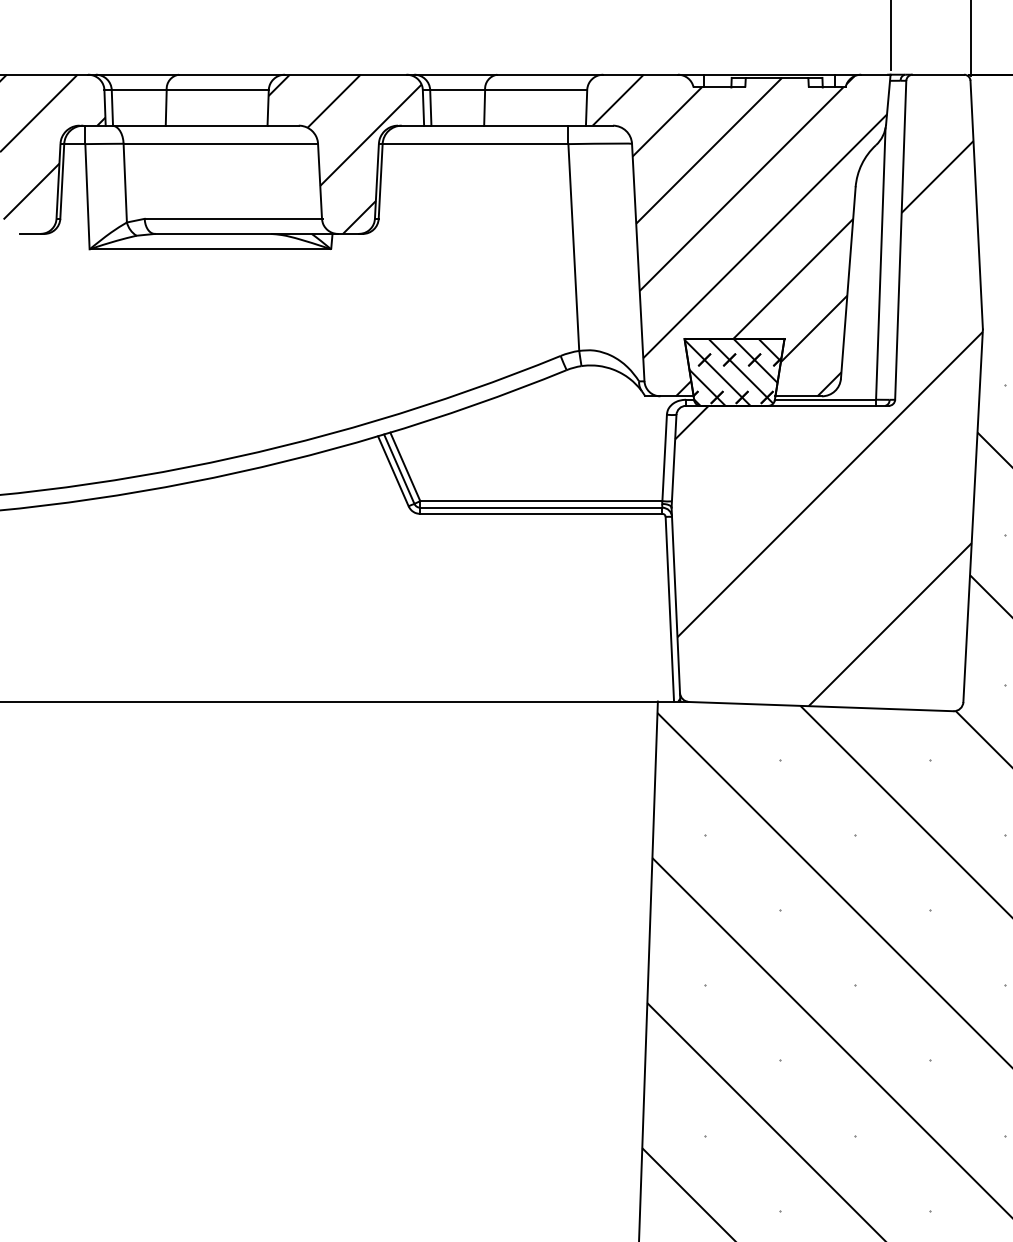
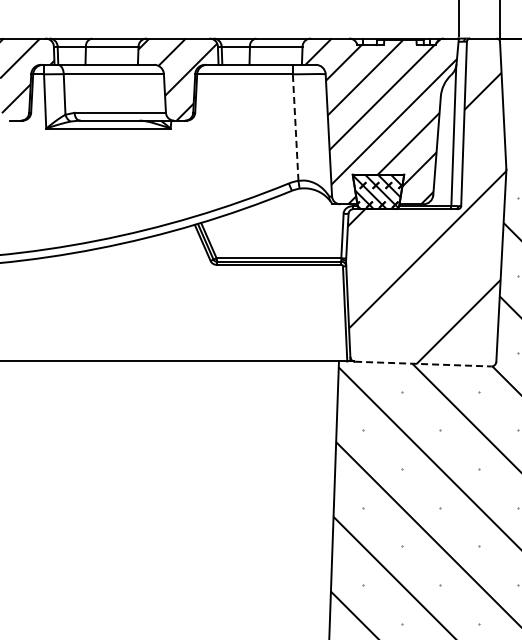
line: (573, 247) -> (295, 127), solid -> dashed
line: (821, 707) -> (423, 364), solid -> dashed

